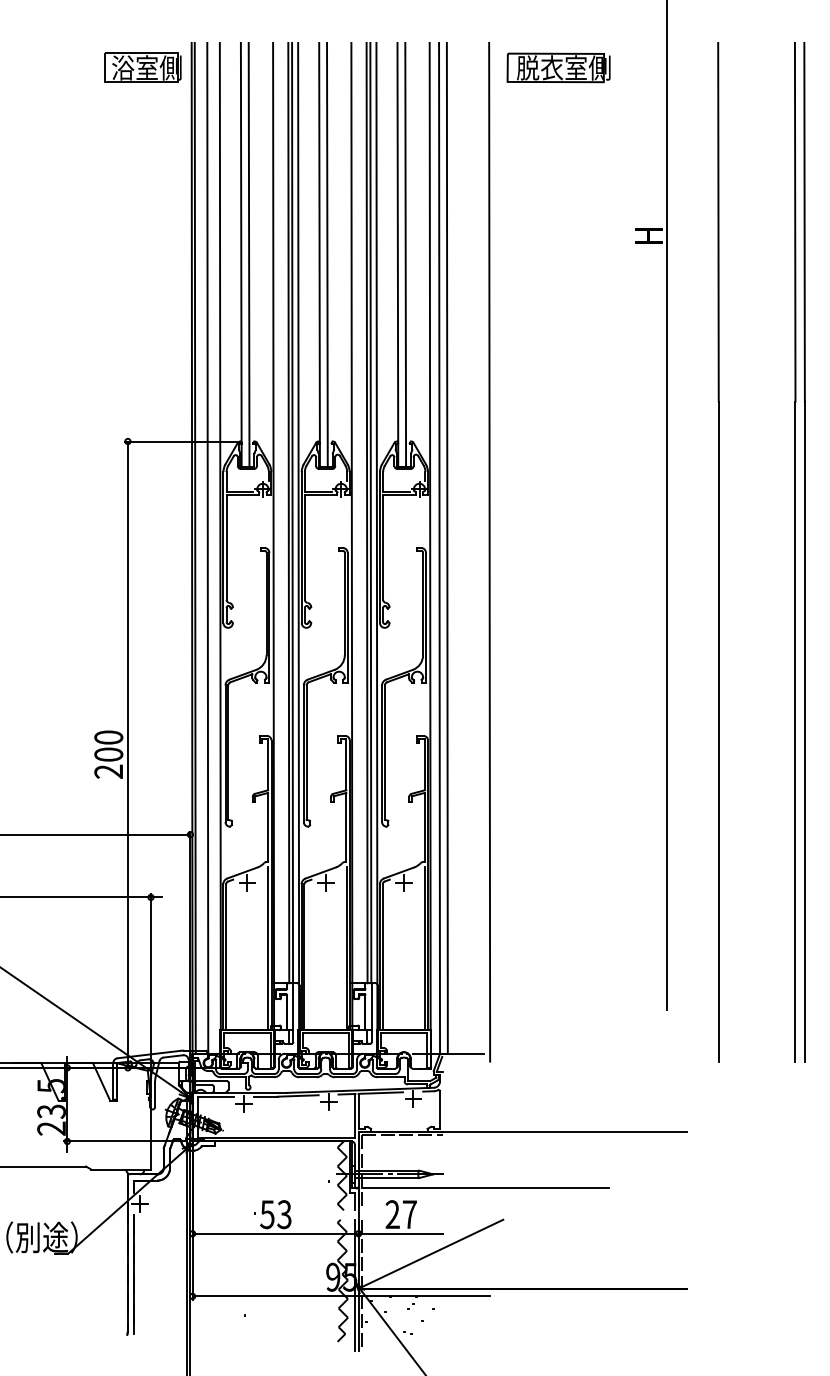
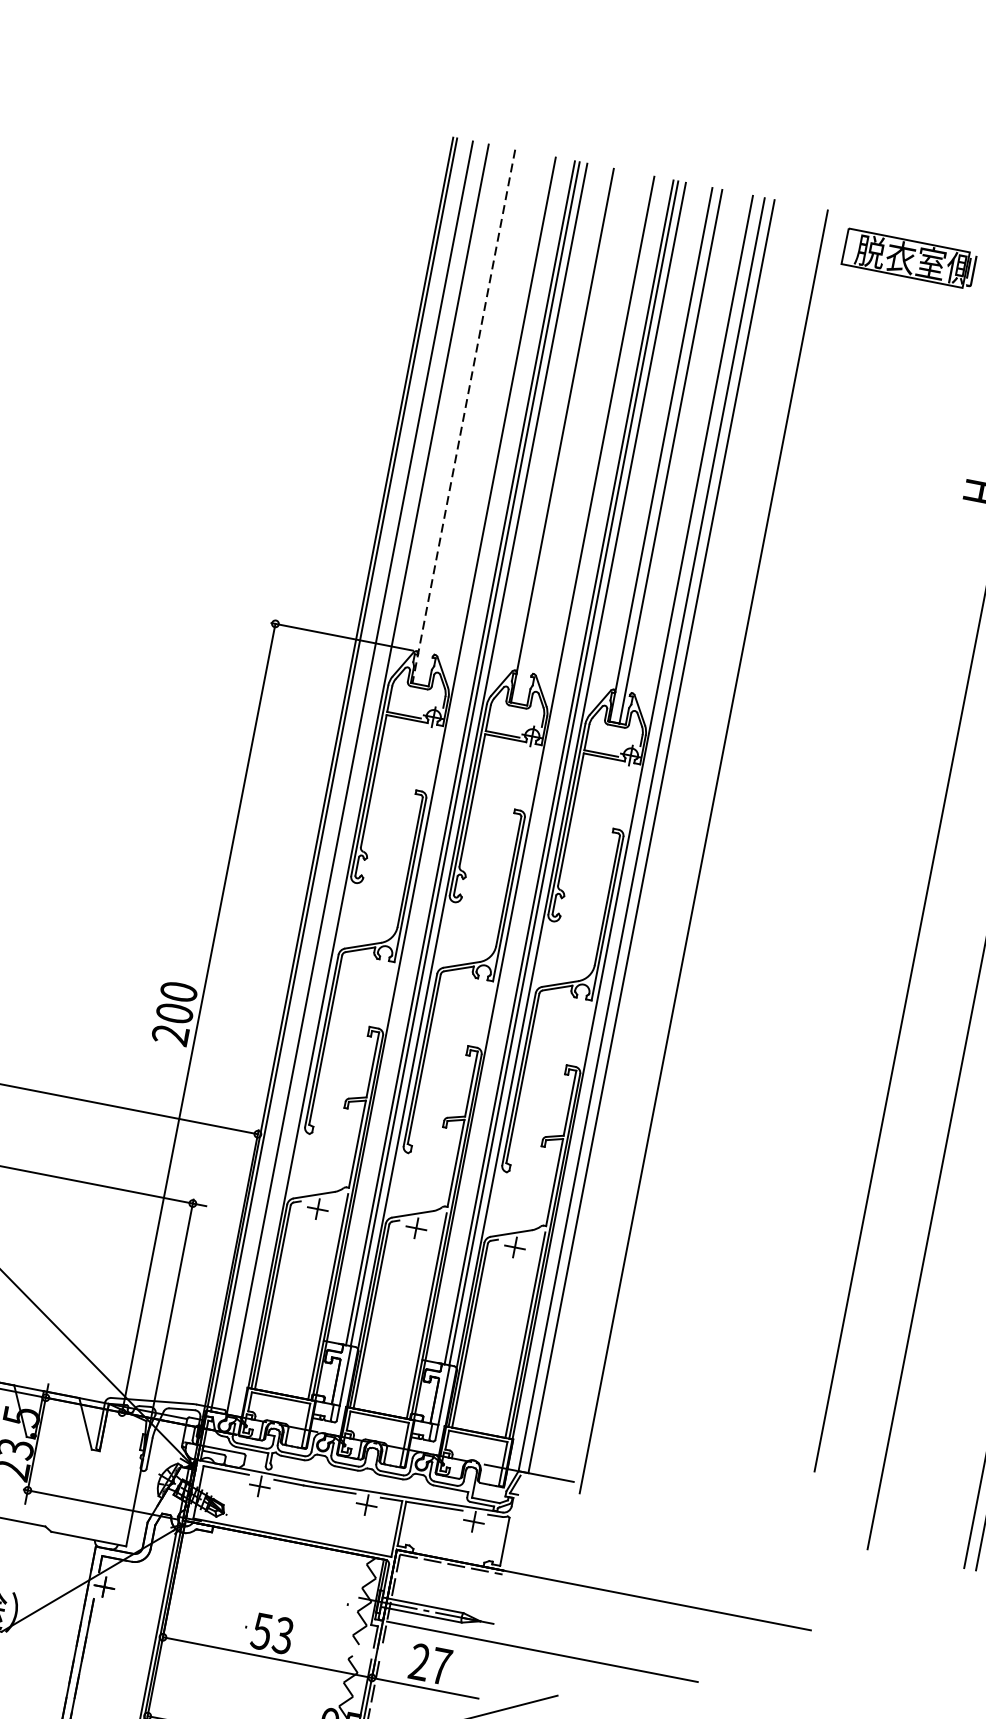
part: (142, 67) -> (385, 156), removed
line: (241, 254) -> (464, 416), solid -> dashed
line: (248, 254) -> (473, 417), removed
line: (327, 254) -> (572, 437), removed

